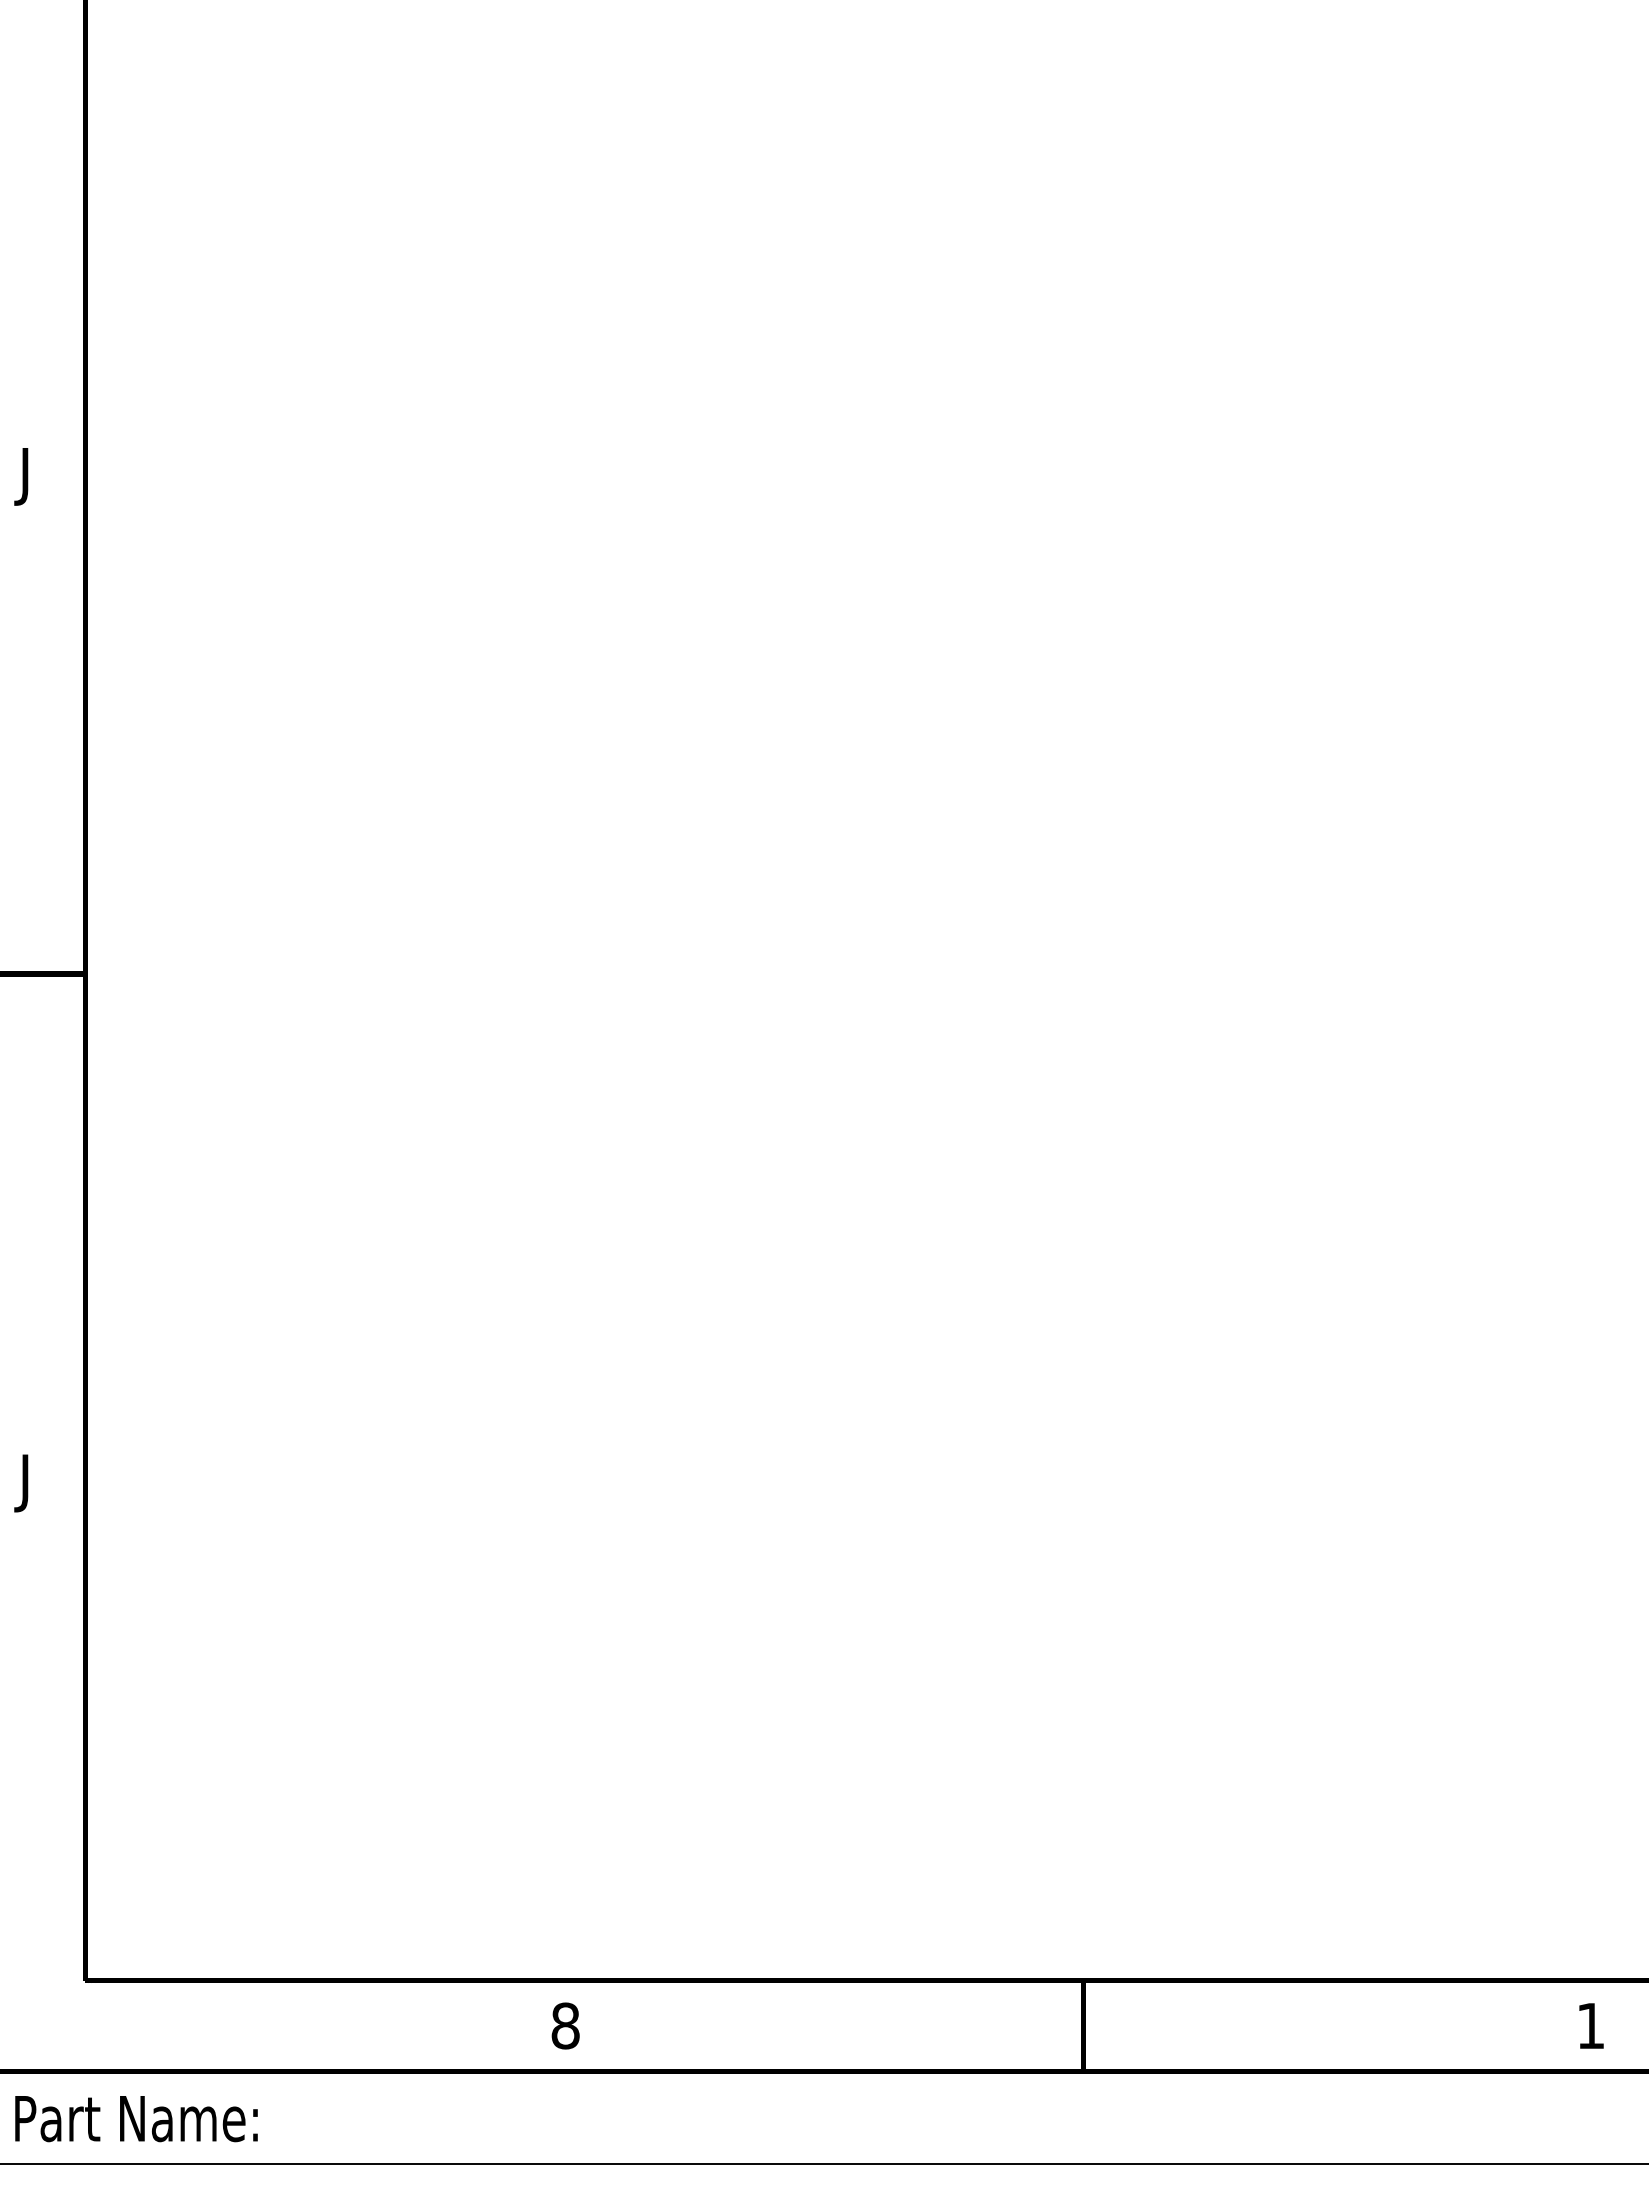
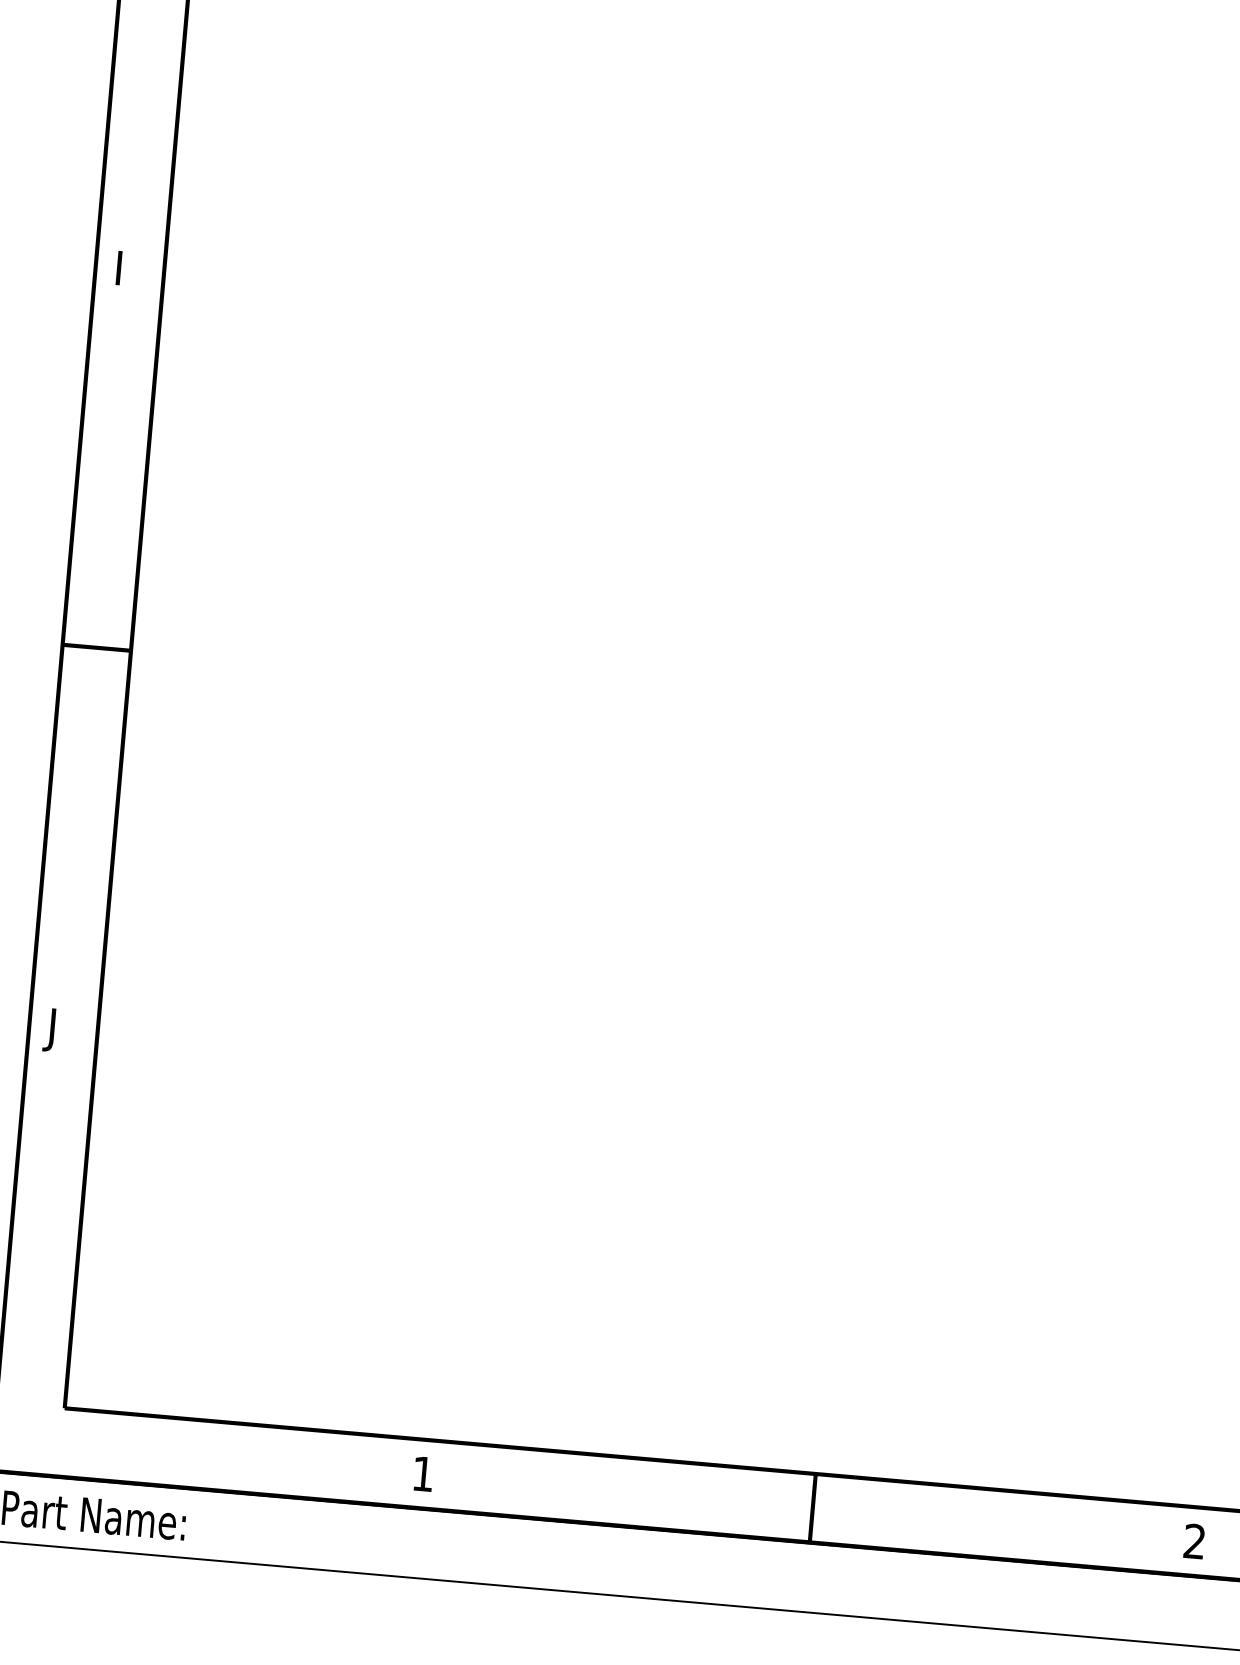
text: (21, 476) -> (115, 272), J -> I
text: (565, 2025) -> (423, 1473), 8 -> 1
text: (1590, 2025) -> (1194, 1541), 1 -> 2

